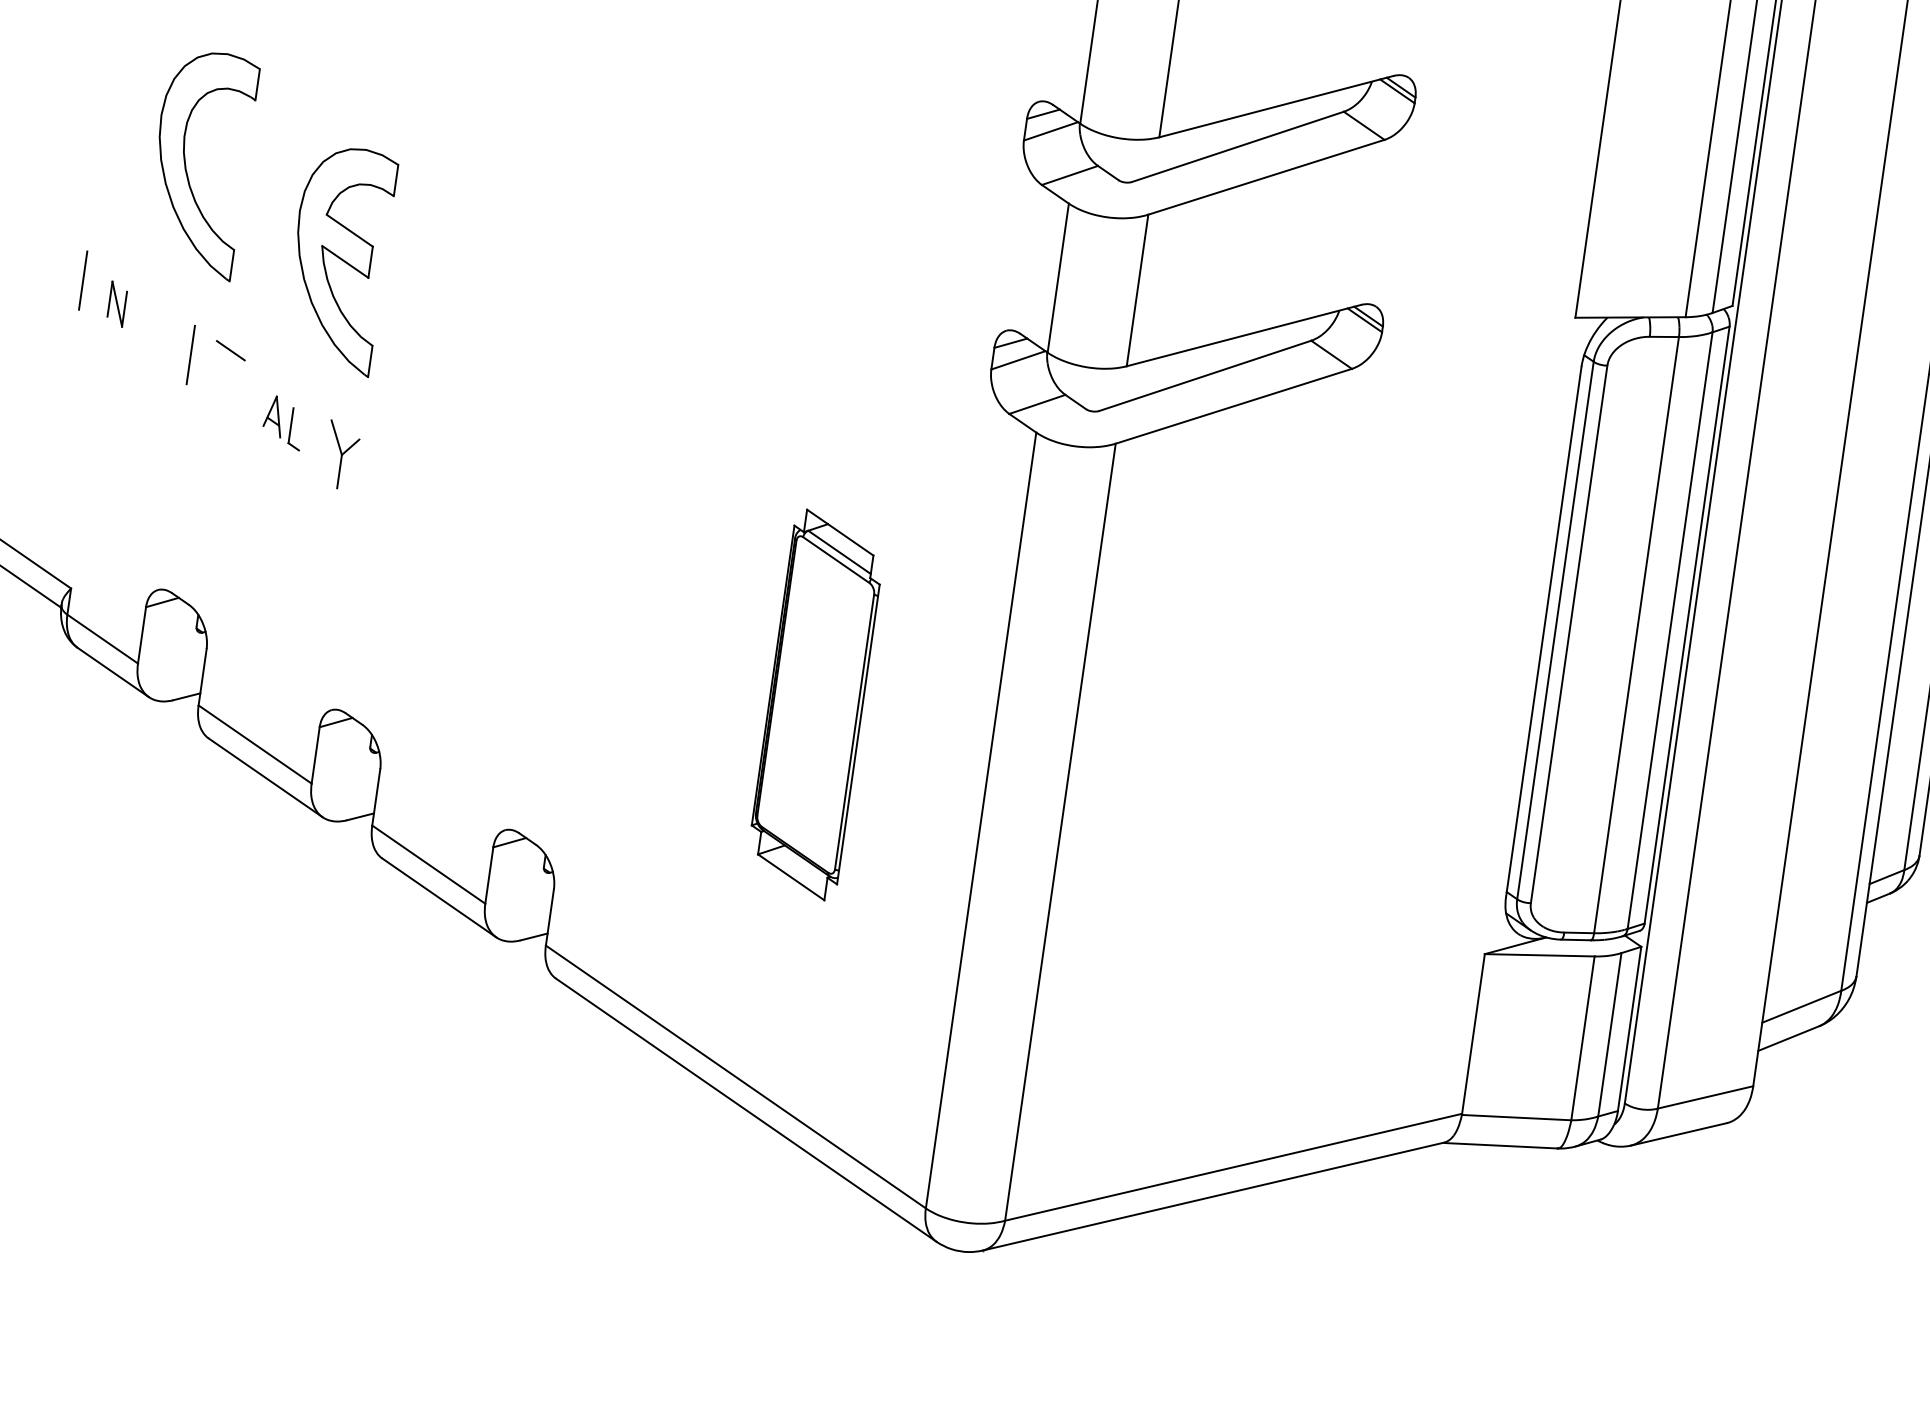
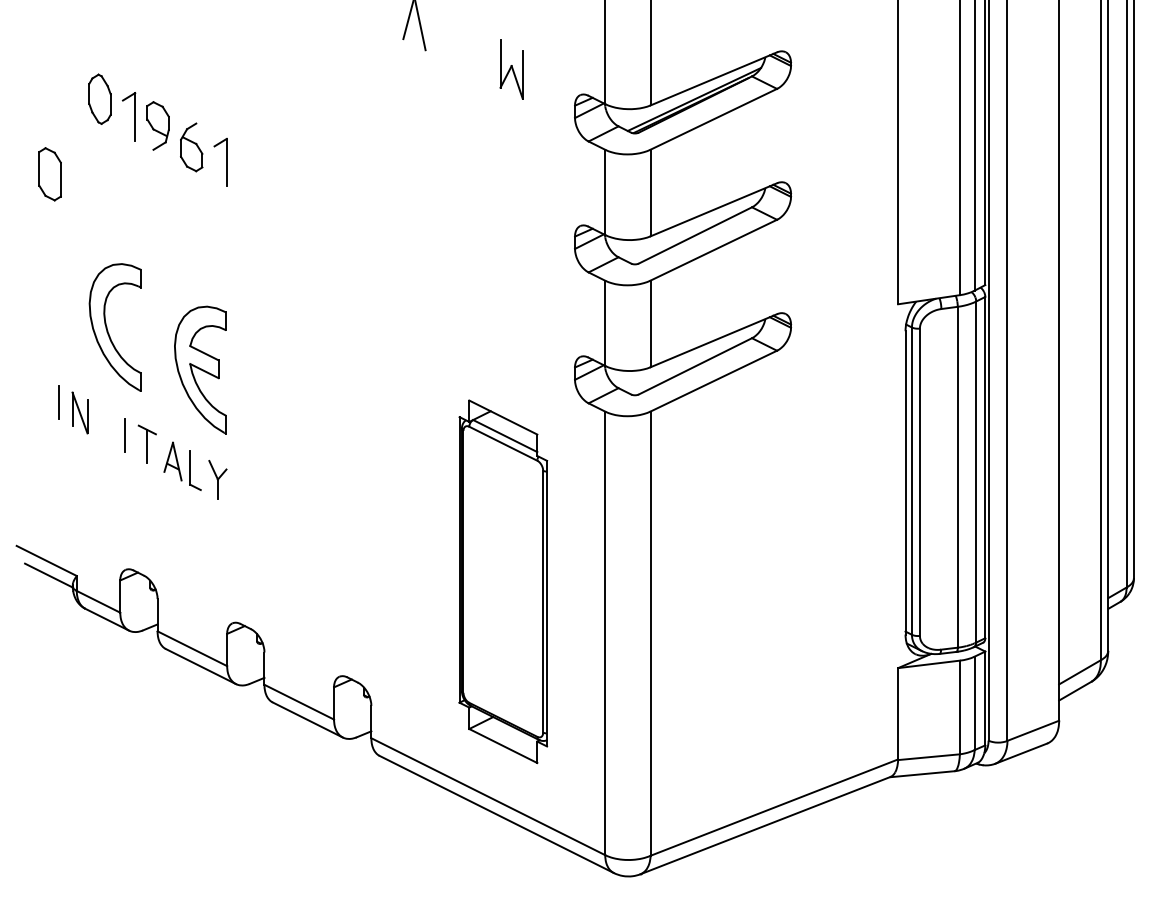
part: (116, 303) -> (79, 412), size x1.67
line: (226, 379) -> (147, 446), added
part: (283, 421) -> (182, 465), size x1.67
part: (816, 704) -> (503, 581), size x1.67

